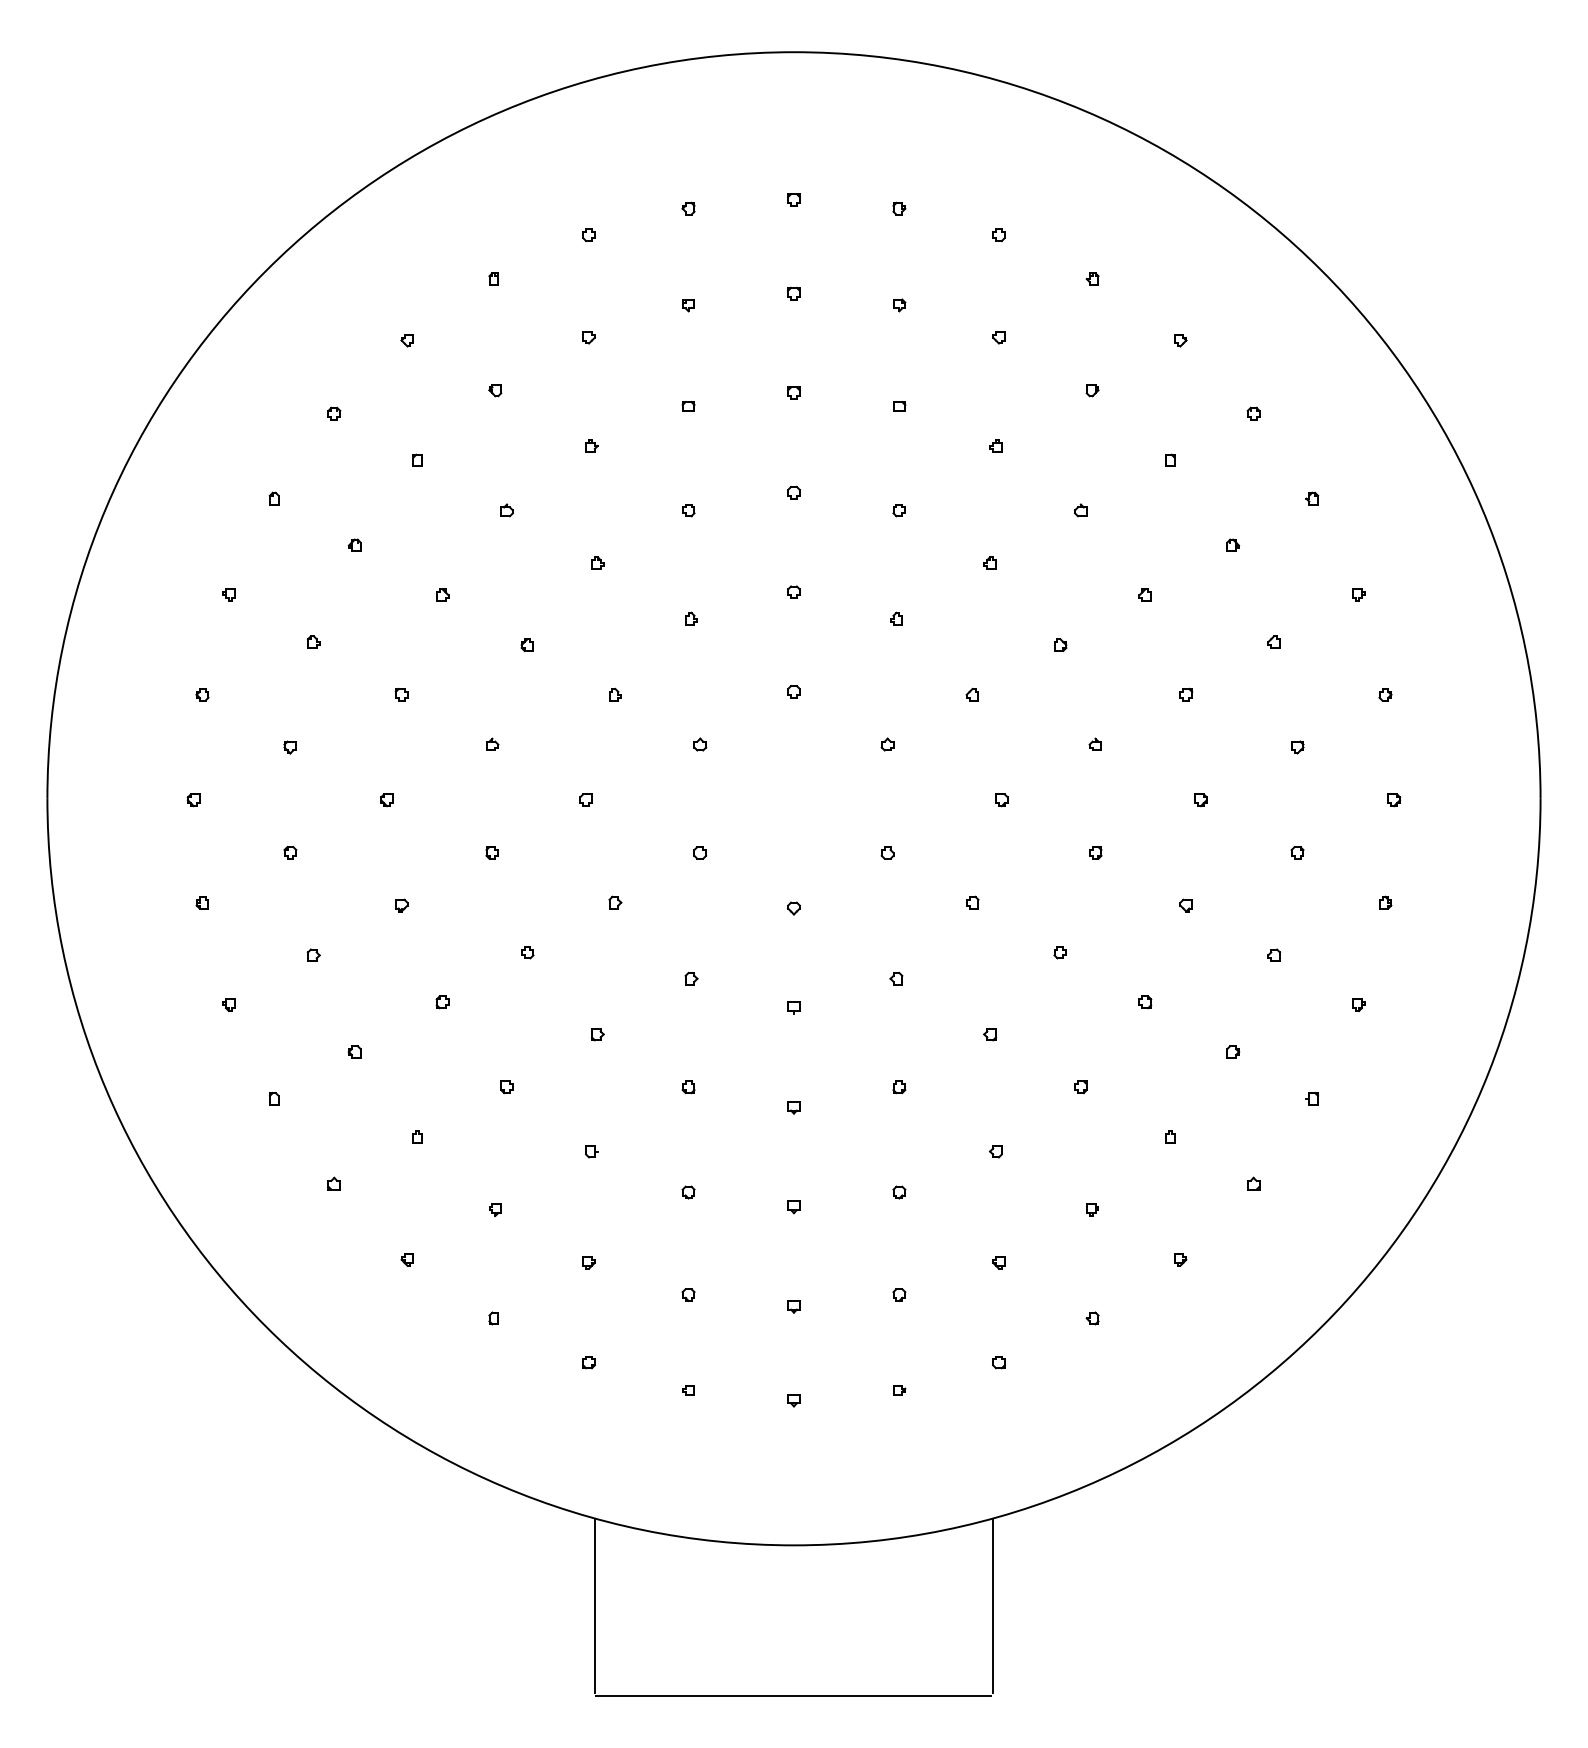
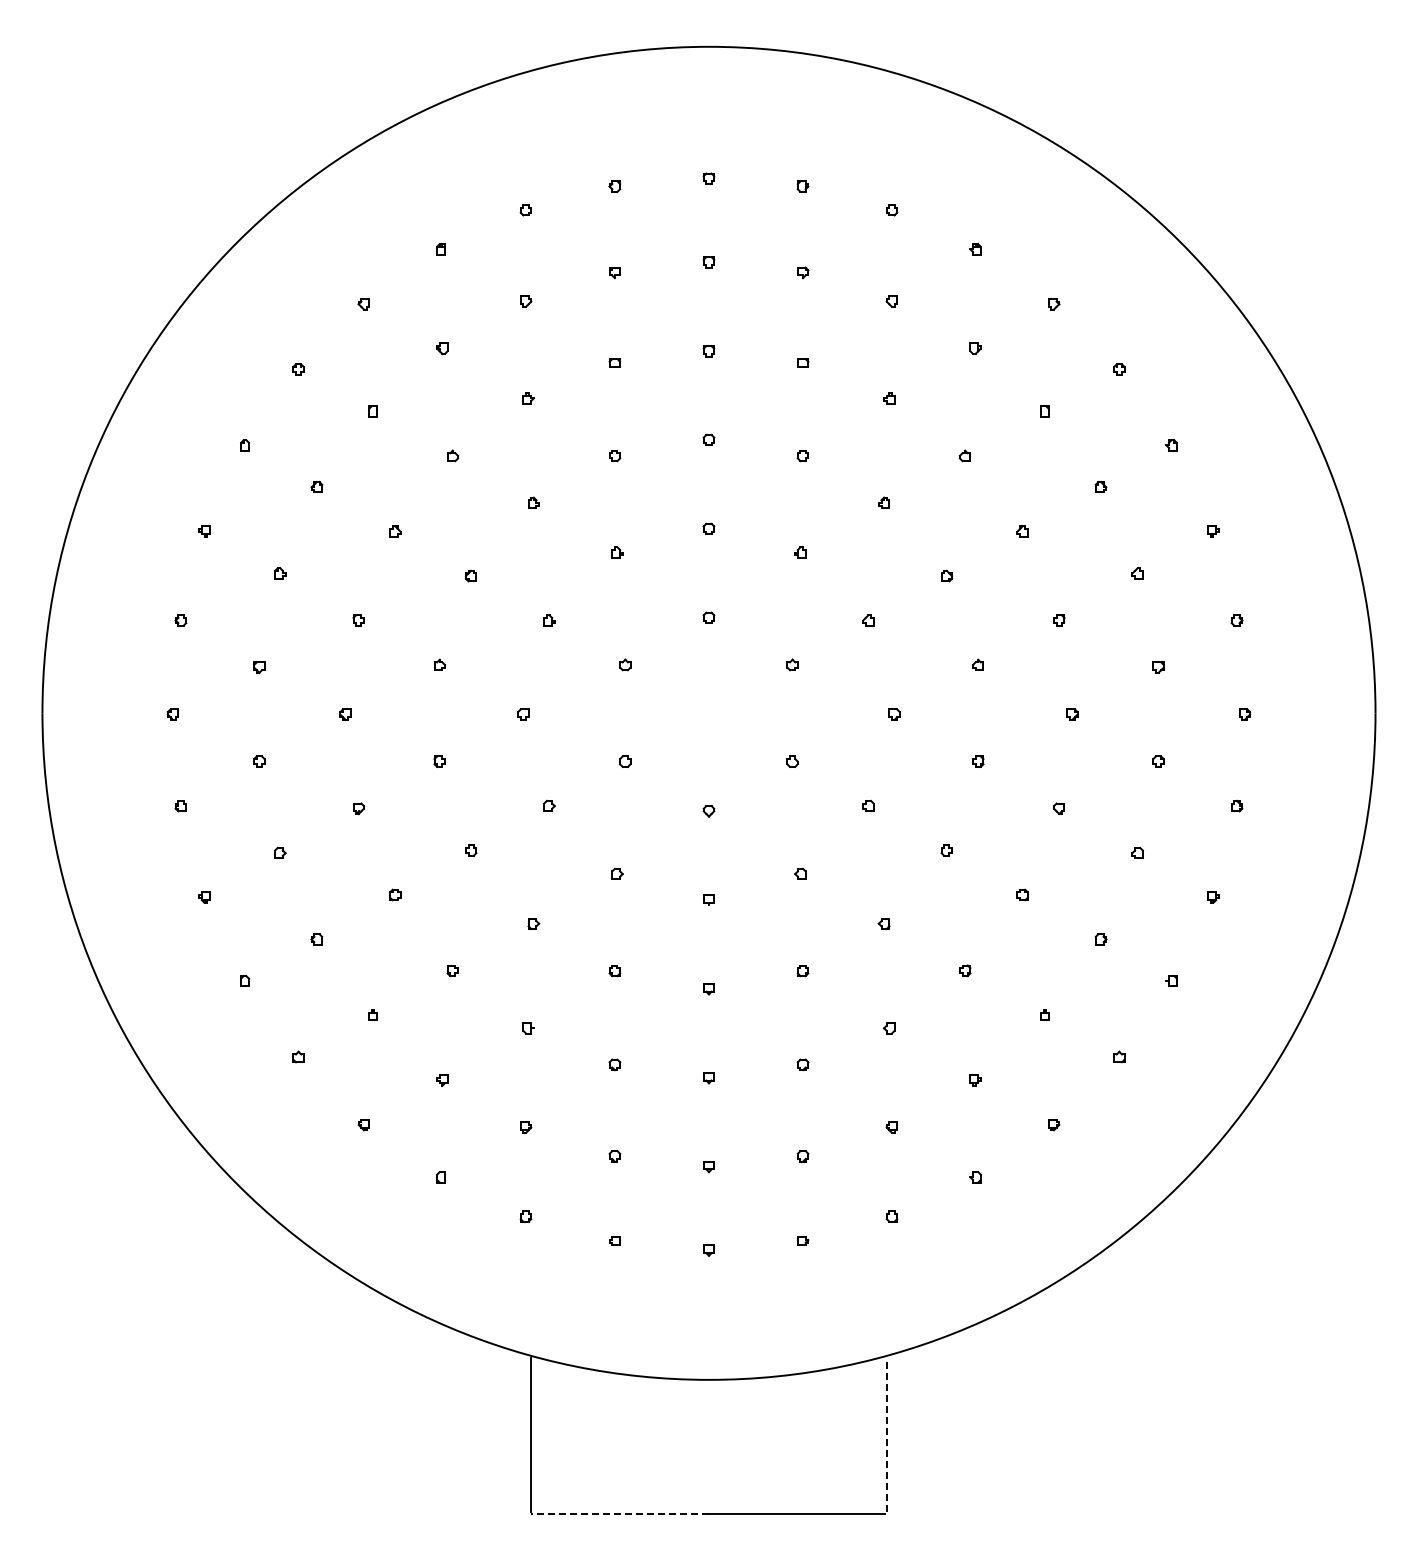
line: (992, 1606) -> (886, 1434), solid -> dashed
line: (693, 1696) -> (619, 1514), solid -> dashed

